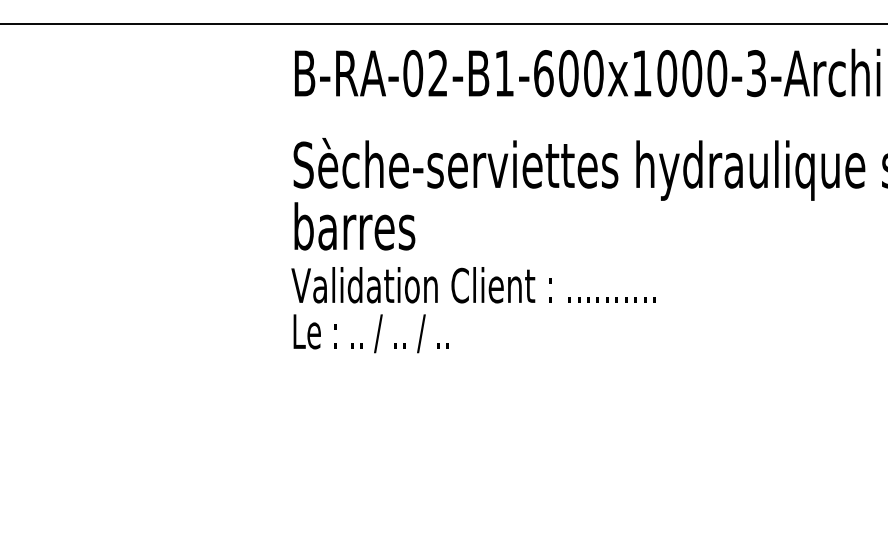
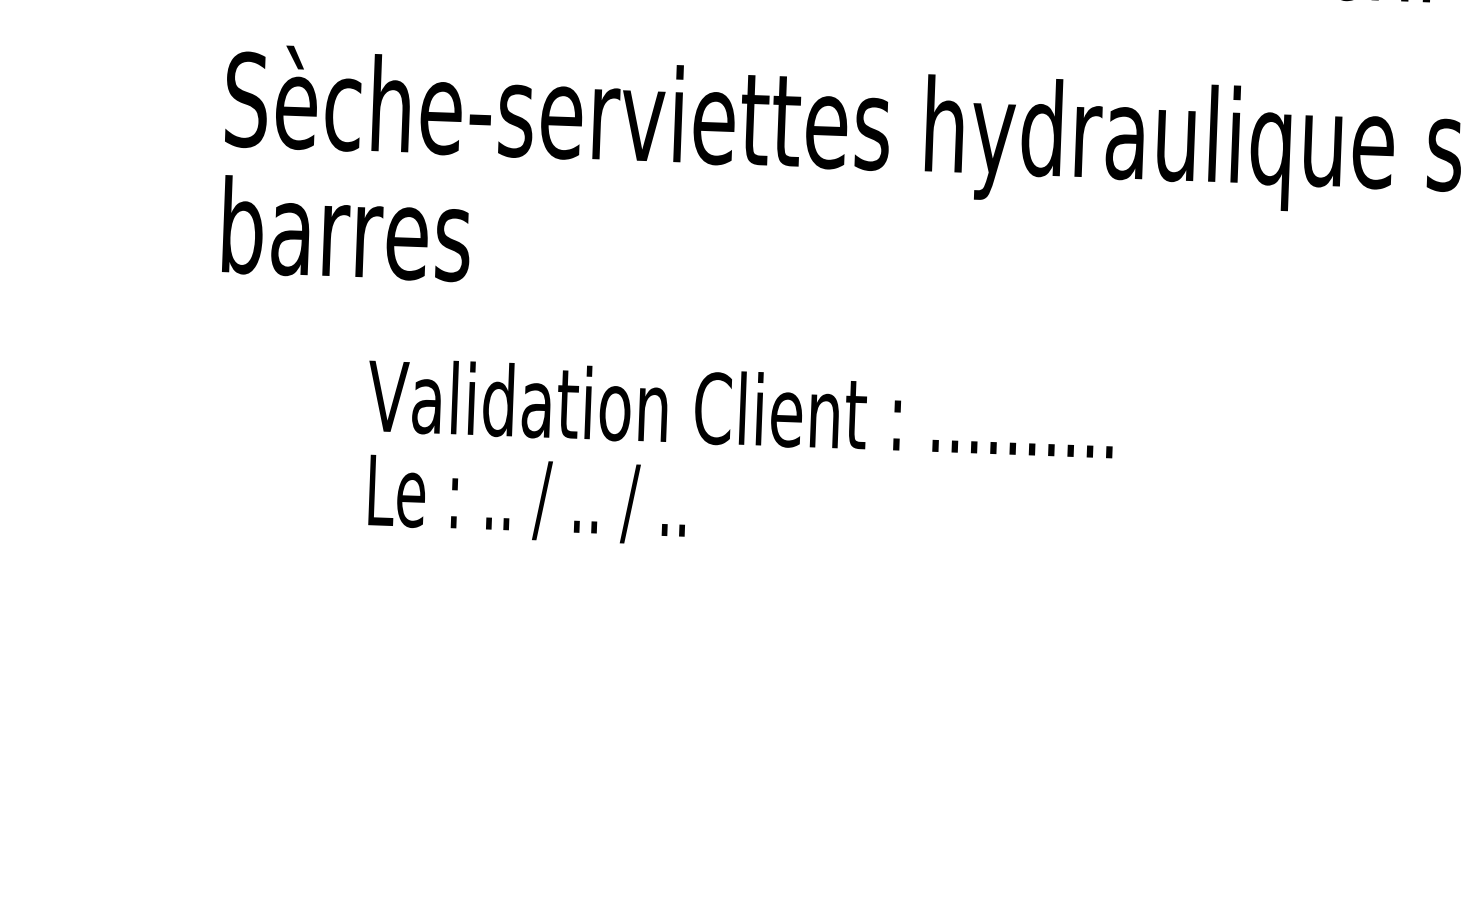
text: (473, 310) -> (738, 460), moved

